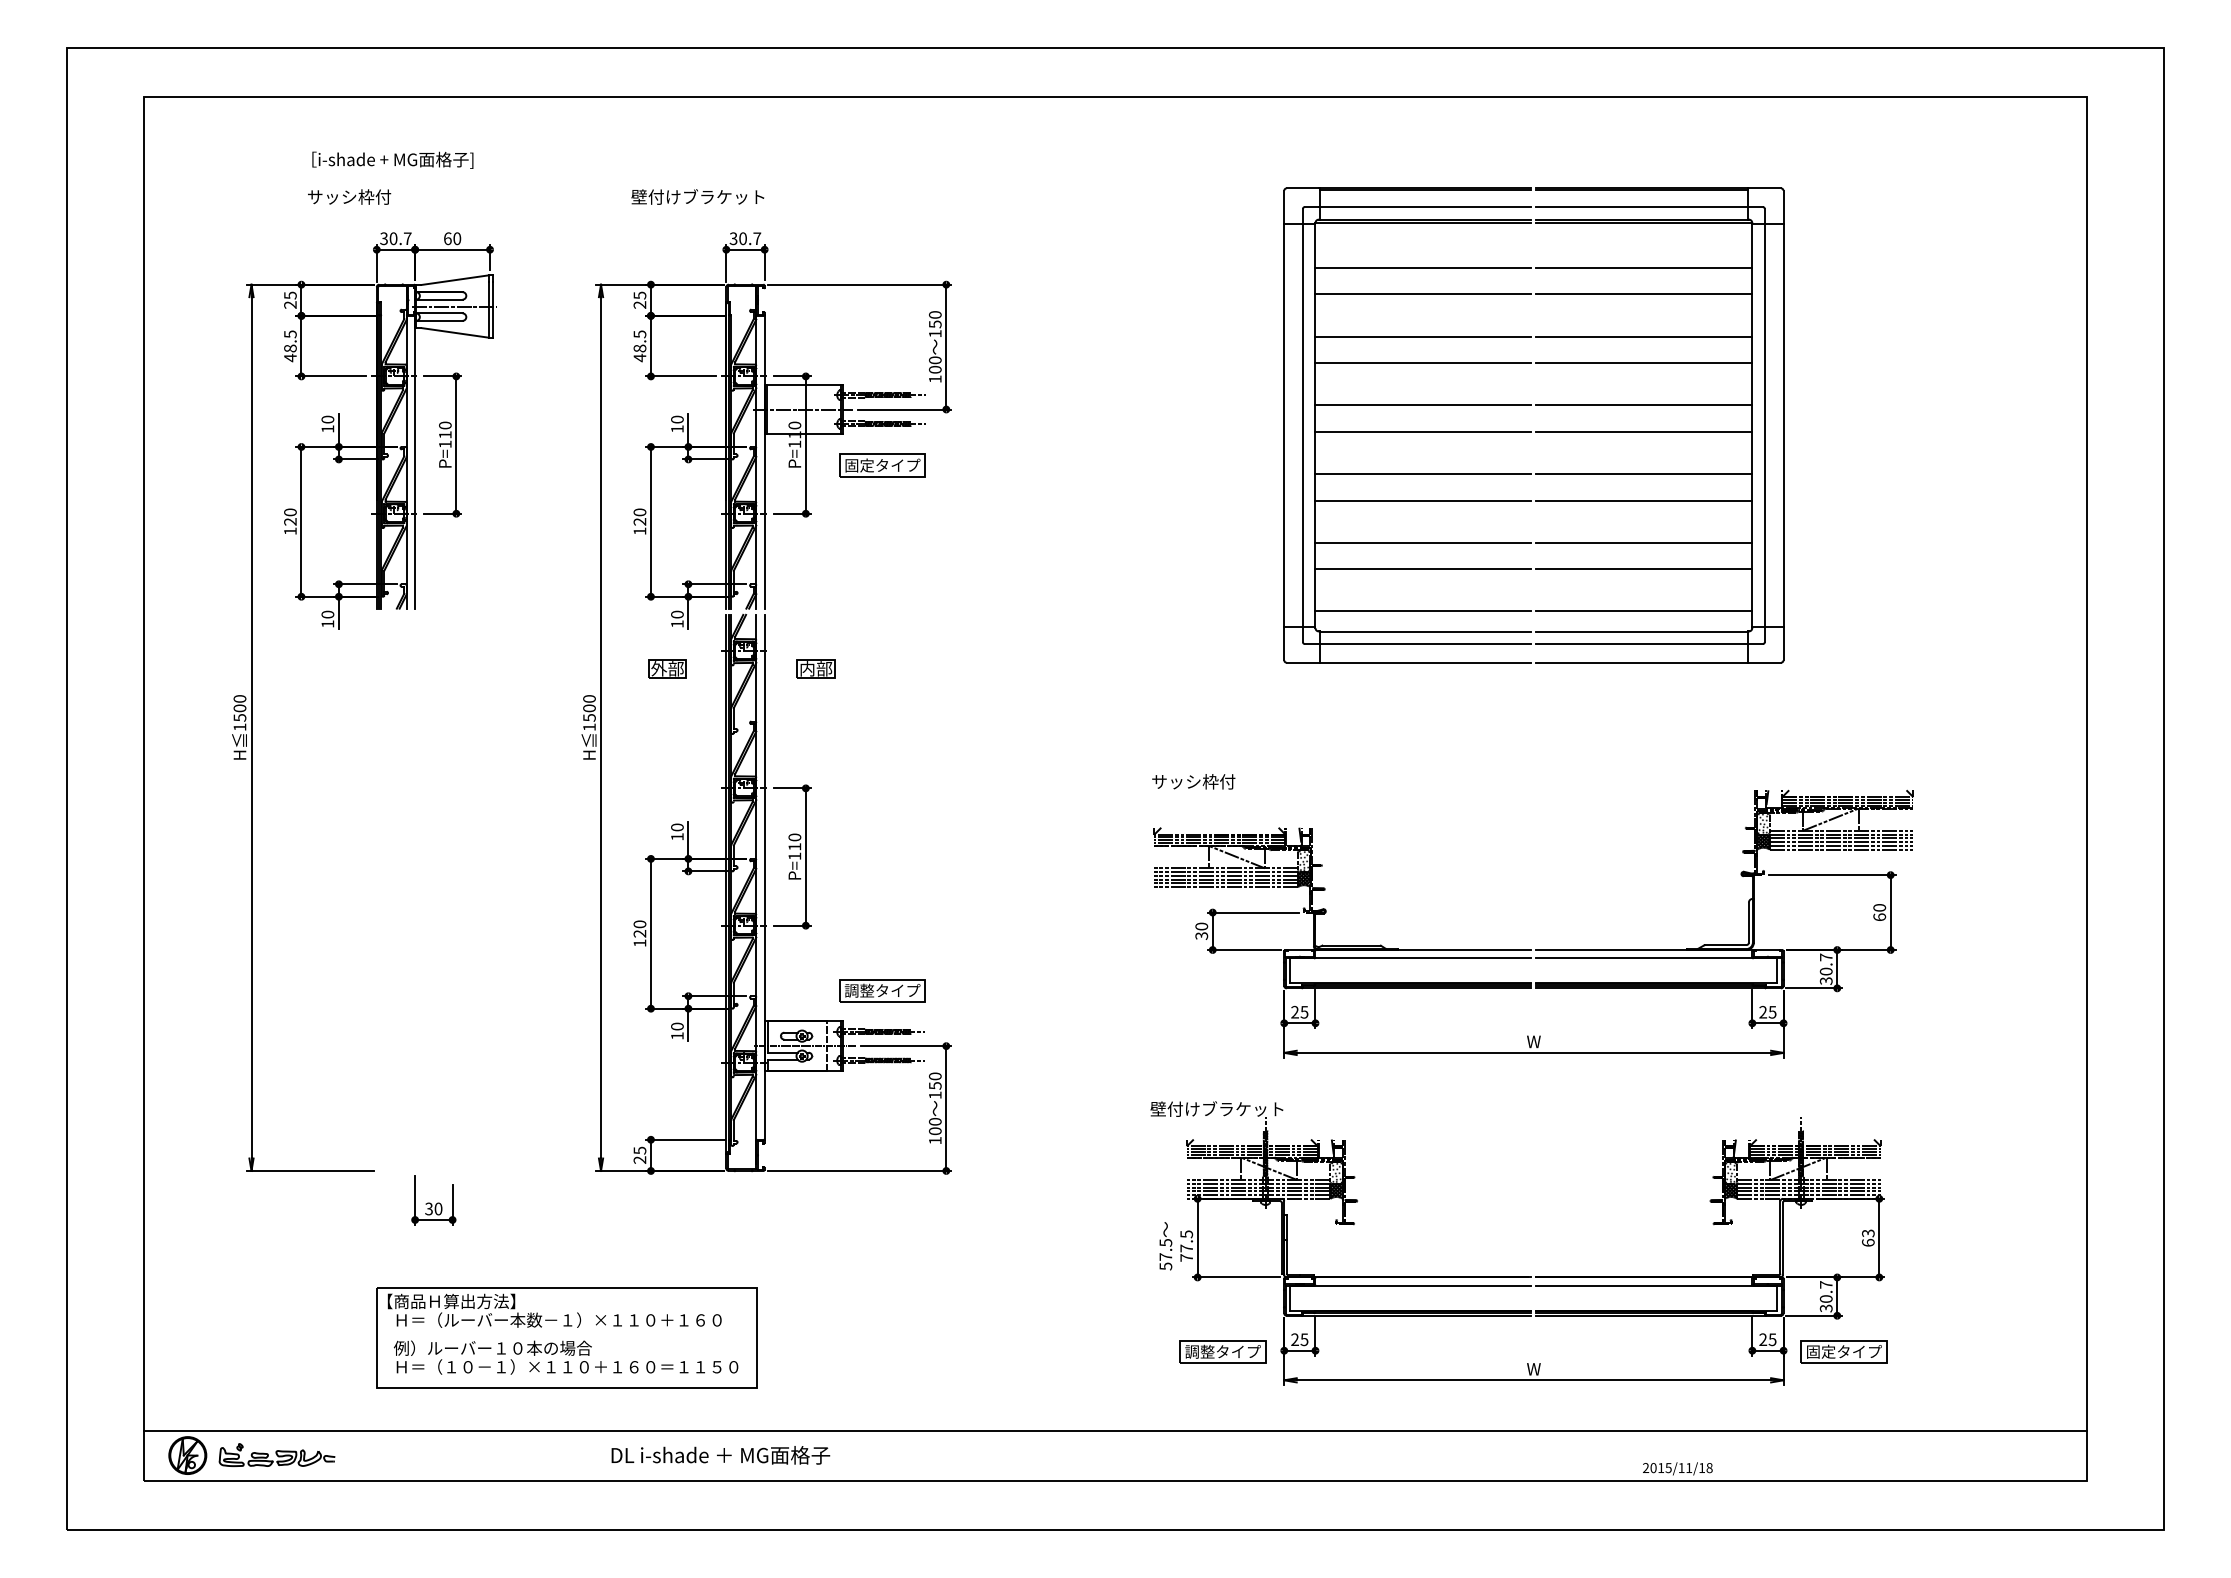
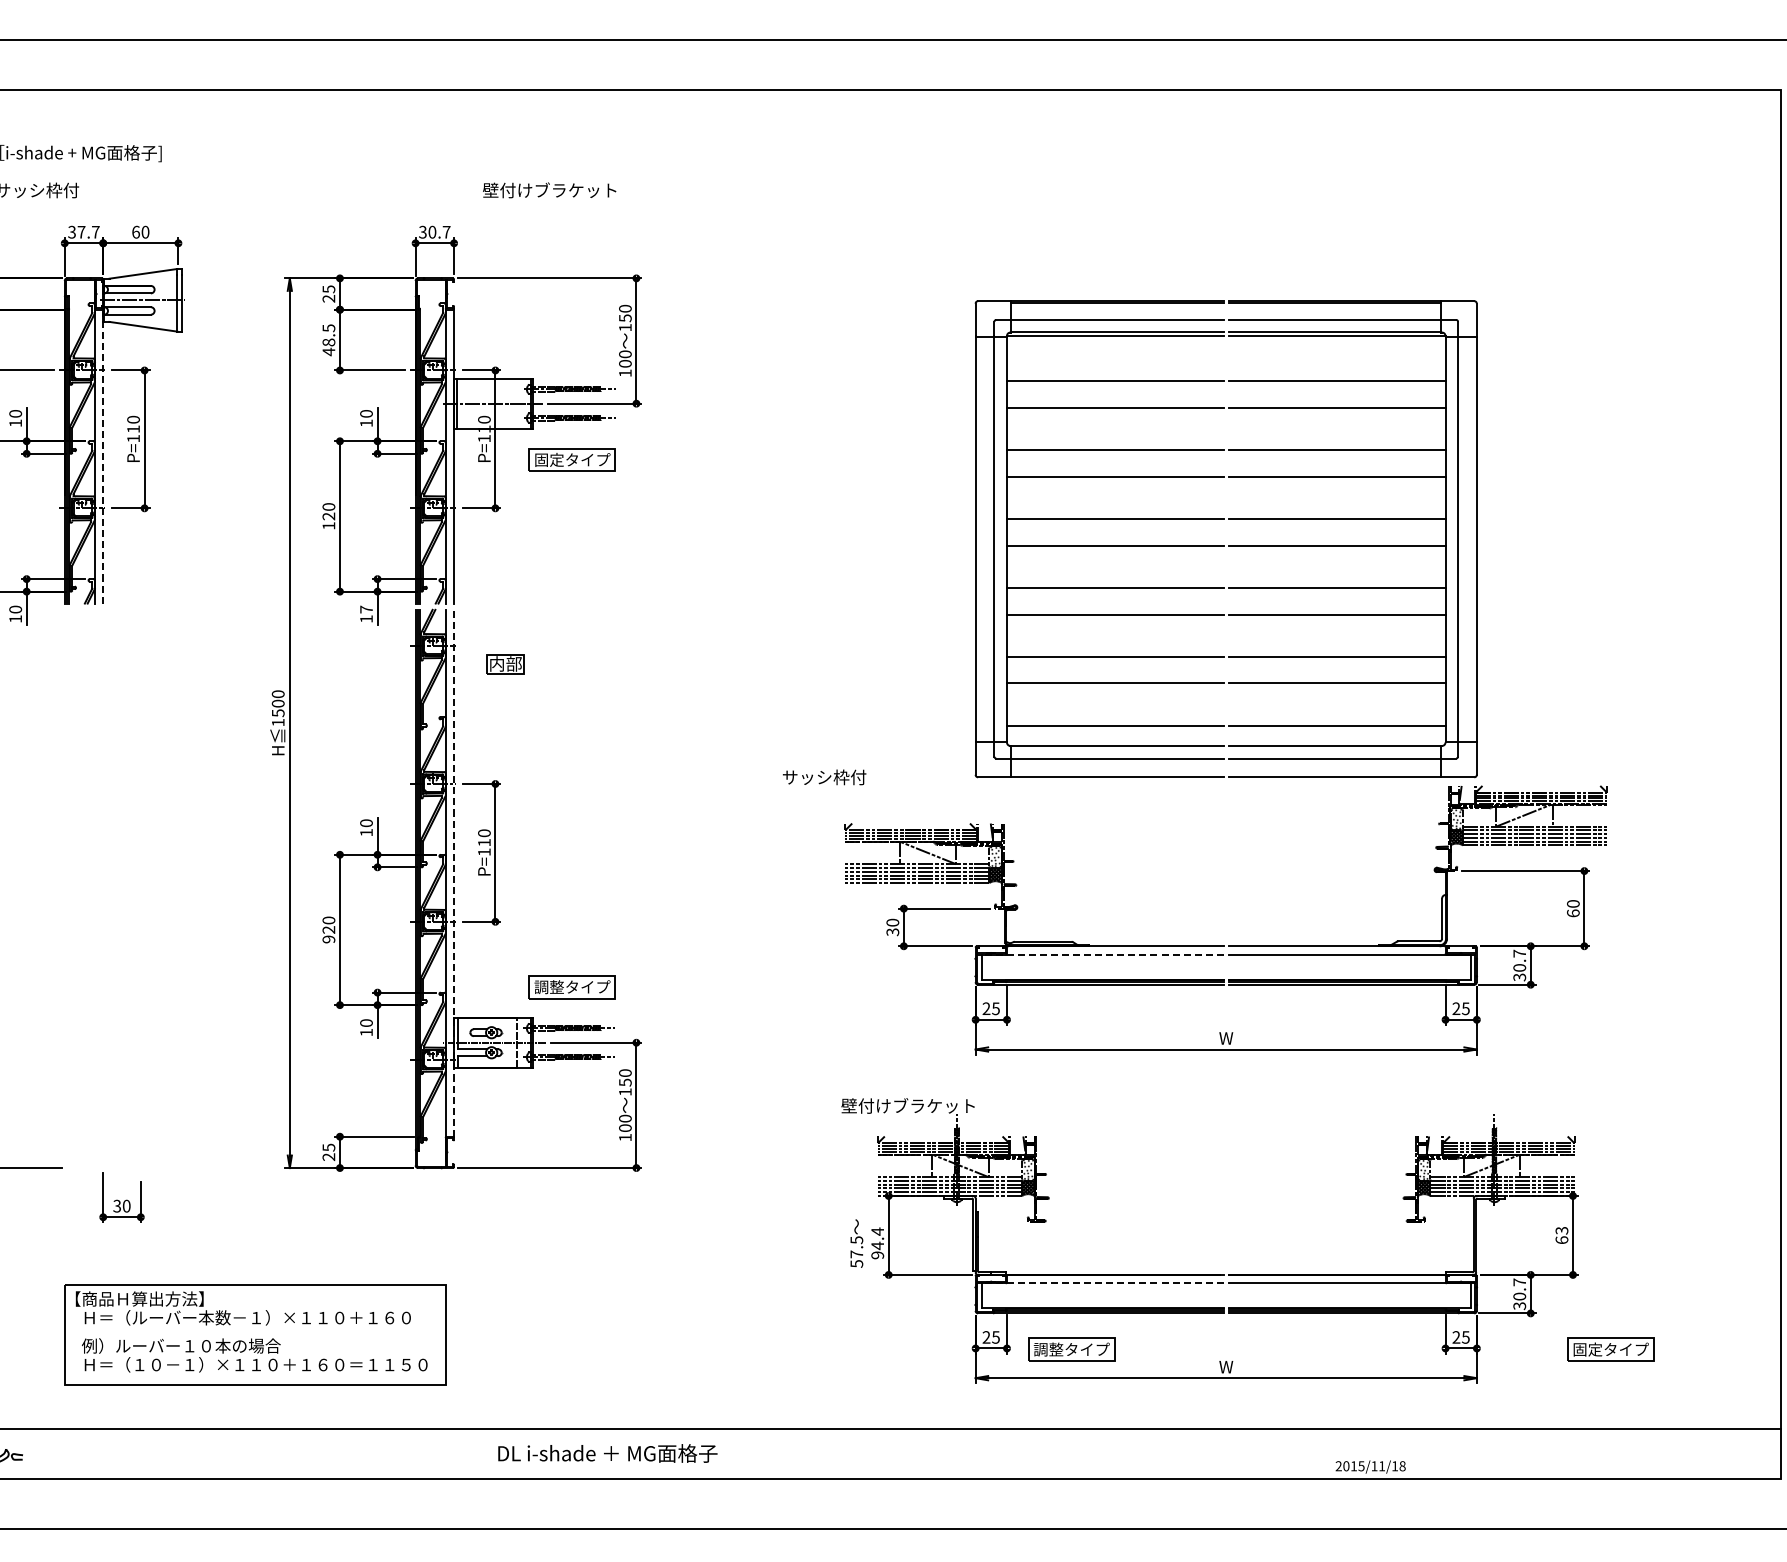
text: (697, 196) -> (549, 189), moved
text: (393, 238) -> (81, 232), 30.7 -> 37.7
part: (1531, 431) -> (1223, 545), moved
line: (415, 461) -> (103, 455), solid -> dashed
text: (677, 614) -> (366, 609), 10 -> 17
part: (667, 668) -> (356, 663), removed
text: (1193, 781) -> (824, 777), moved
line: (764, 876) -> (453, 872), solid -> dashed
text: (639, 943) -> (328, 939), 120 -> 920
line: (1410, 958) -> (1102, 954), solid -> dashed
text: (1186, 1245) -> (877, 1242), 77.5 -> 94.4
line: (1410, 1285) -> (1102, 1283), solid -> dashed
part: (1222, 1351) -> (1071, 1349), moved
part: (1843, 1351) -> (1610, 1349), moved
text: (720, 1455) -> (607, 1453), moved

